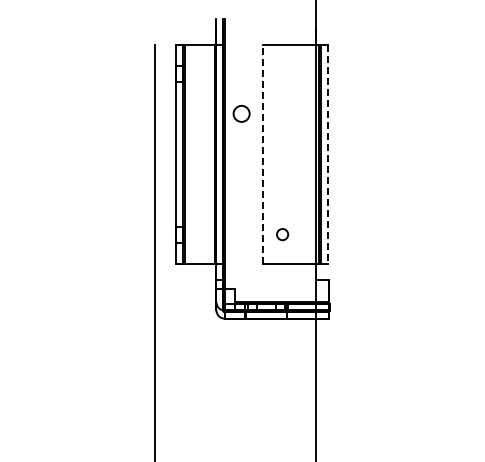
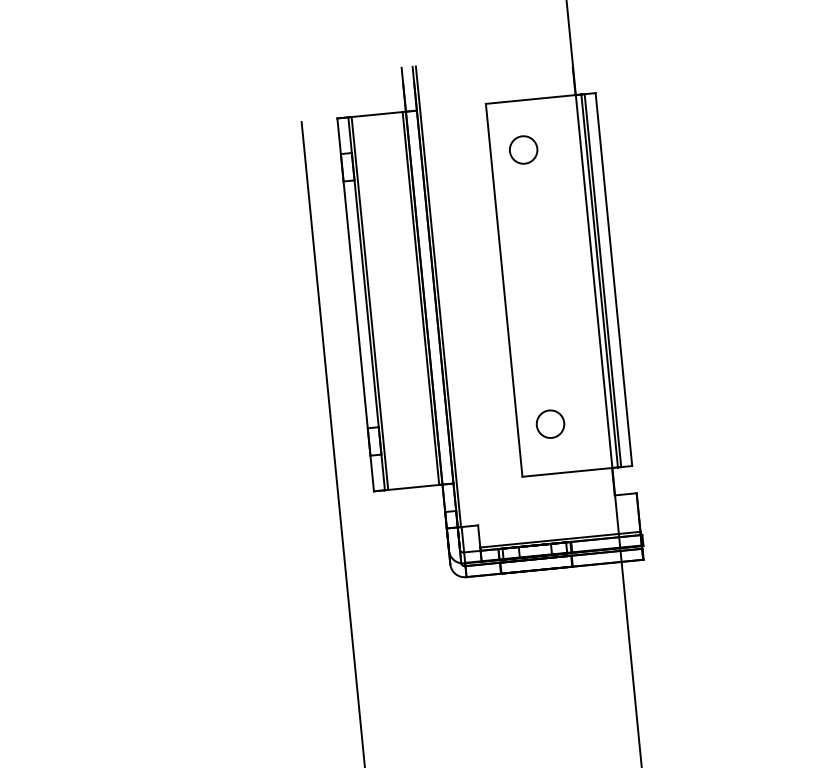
circle: (241, 113) -> (523, 149), moved
line: (263, 153) -> (504, 288), dashed -> solid
line: (327, 154) -> (613, 279), dashed -> solid
circle: (282, 234) -> (550, 423), size x1.43

